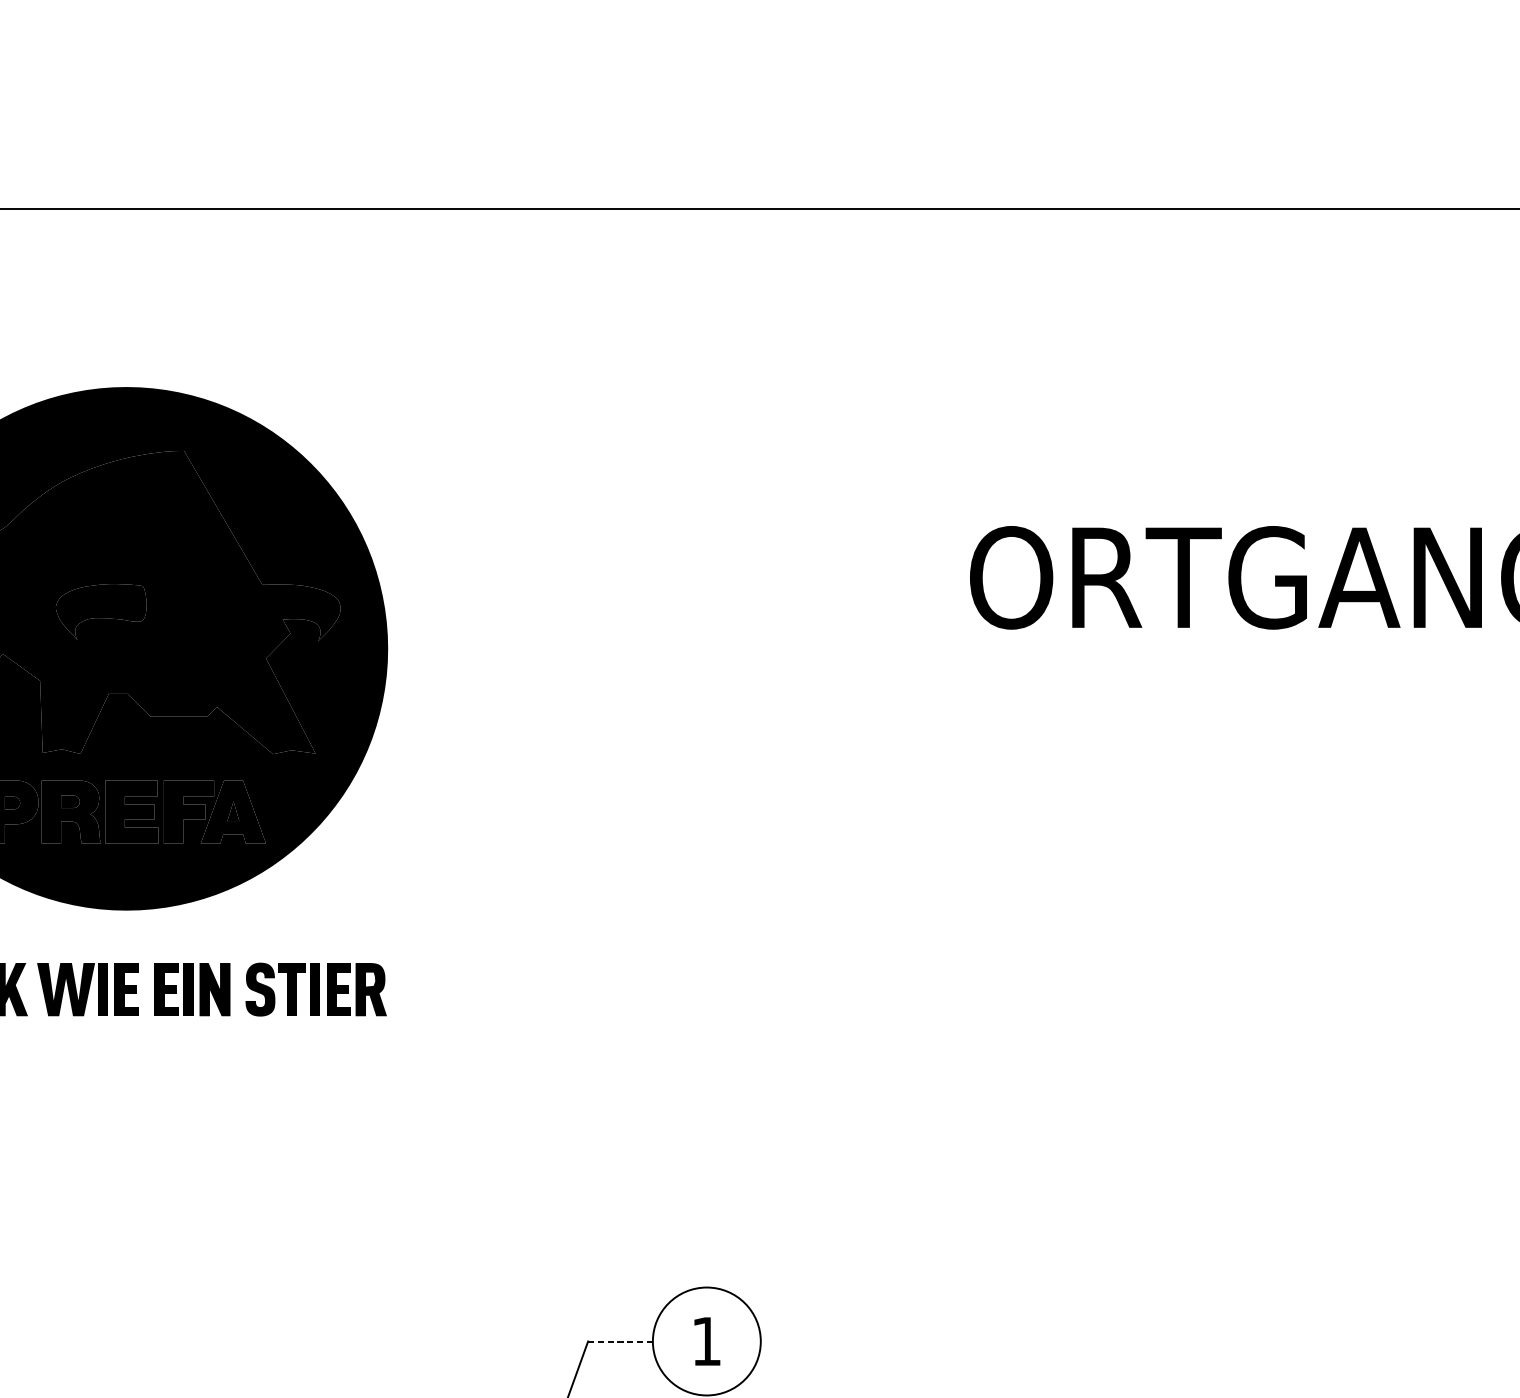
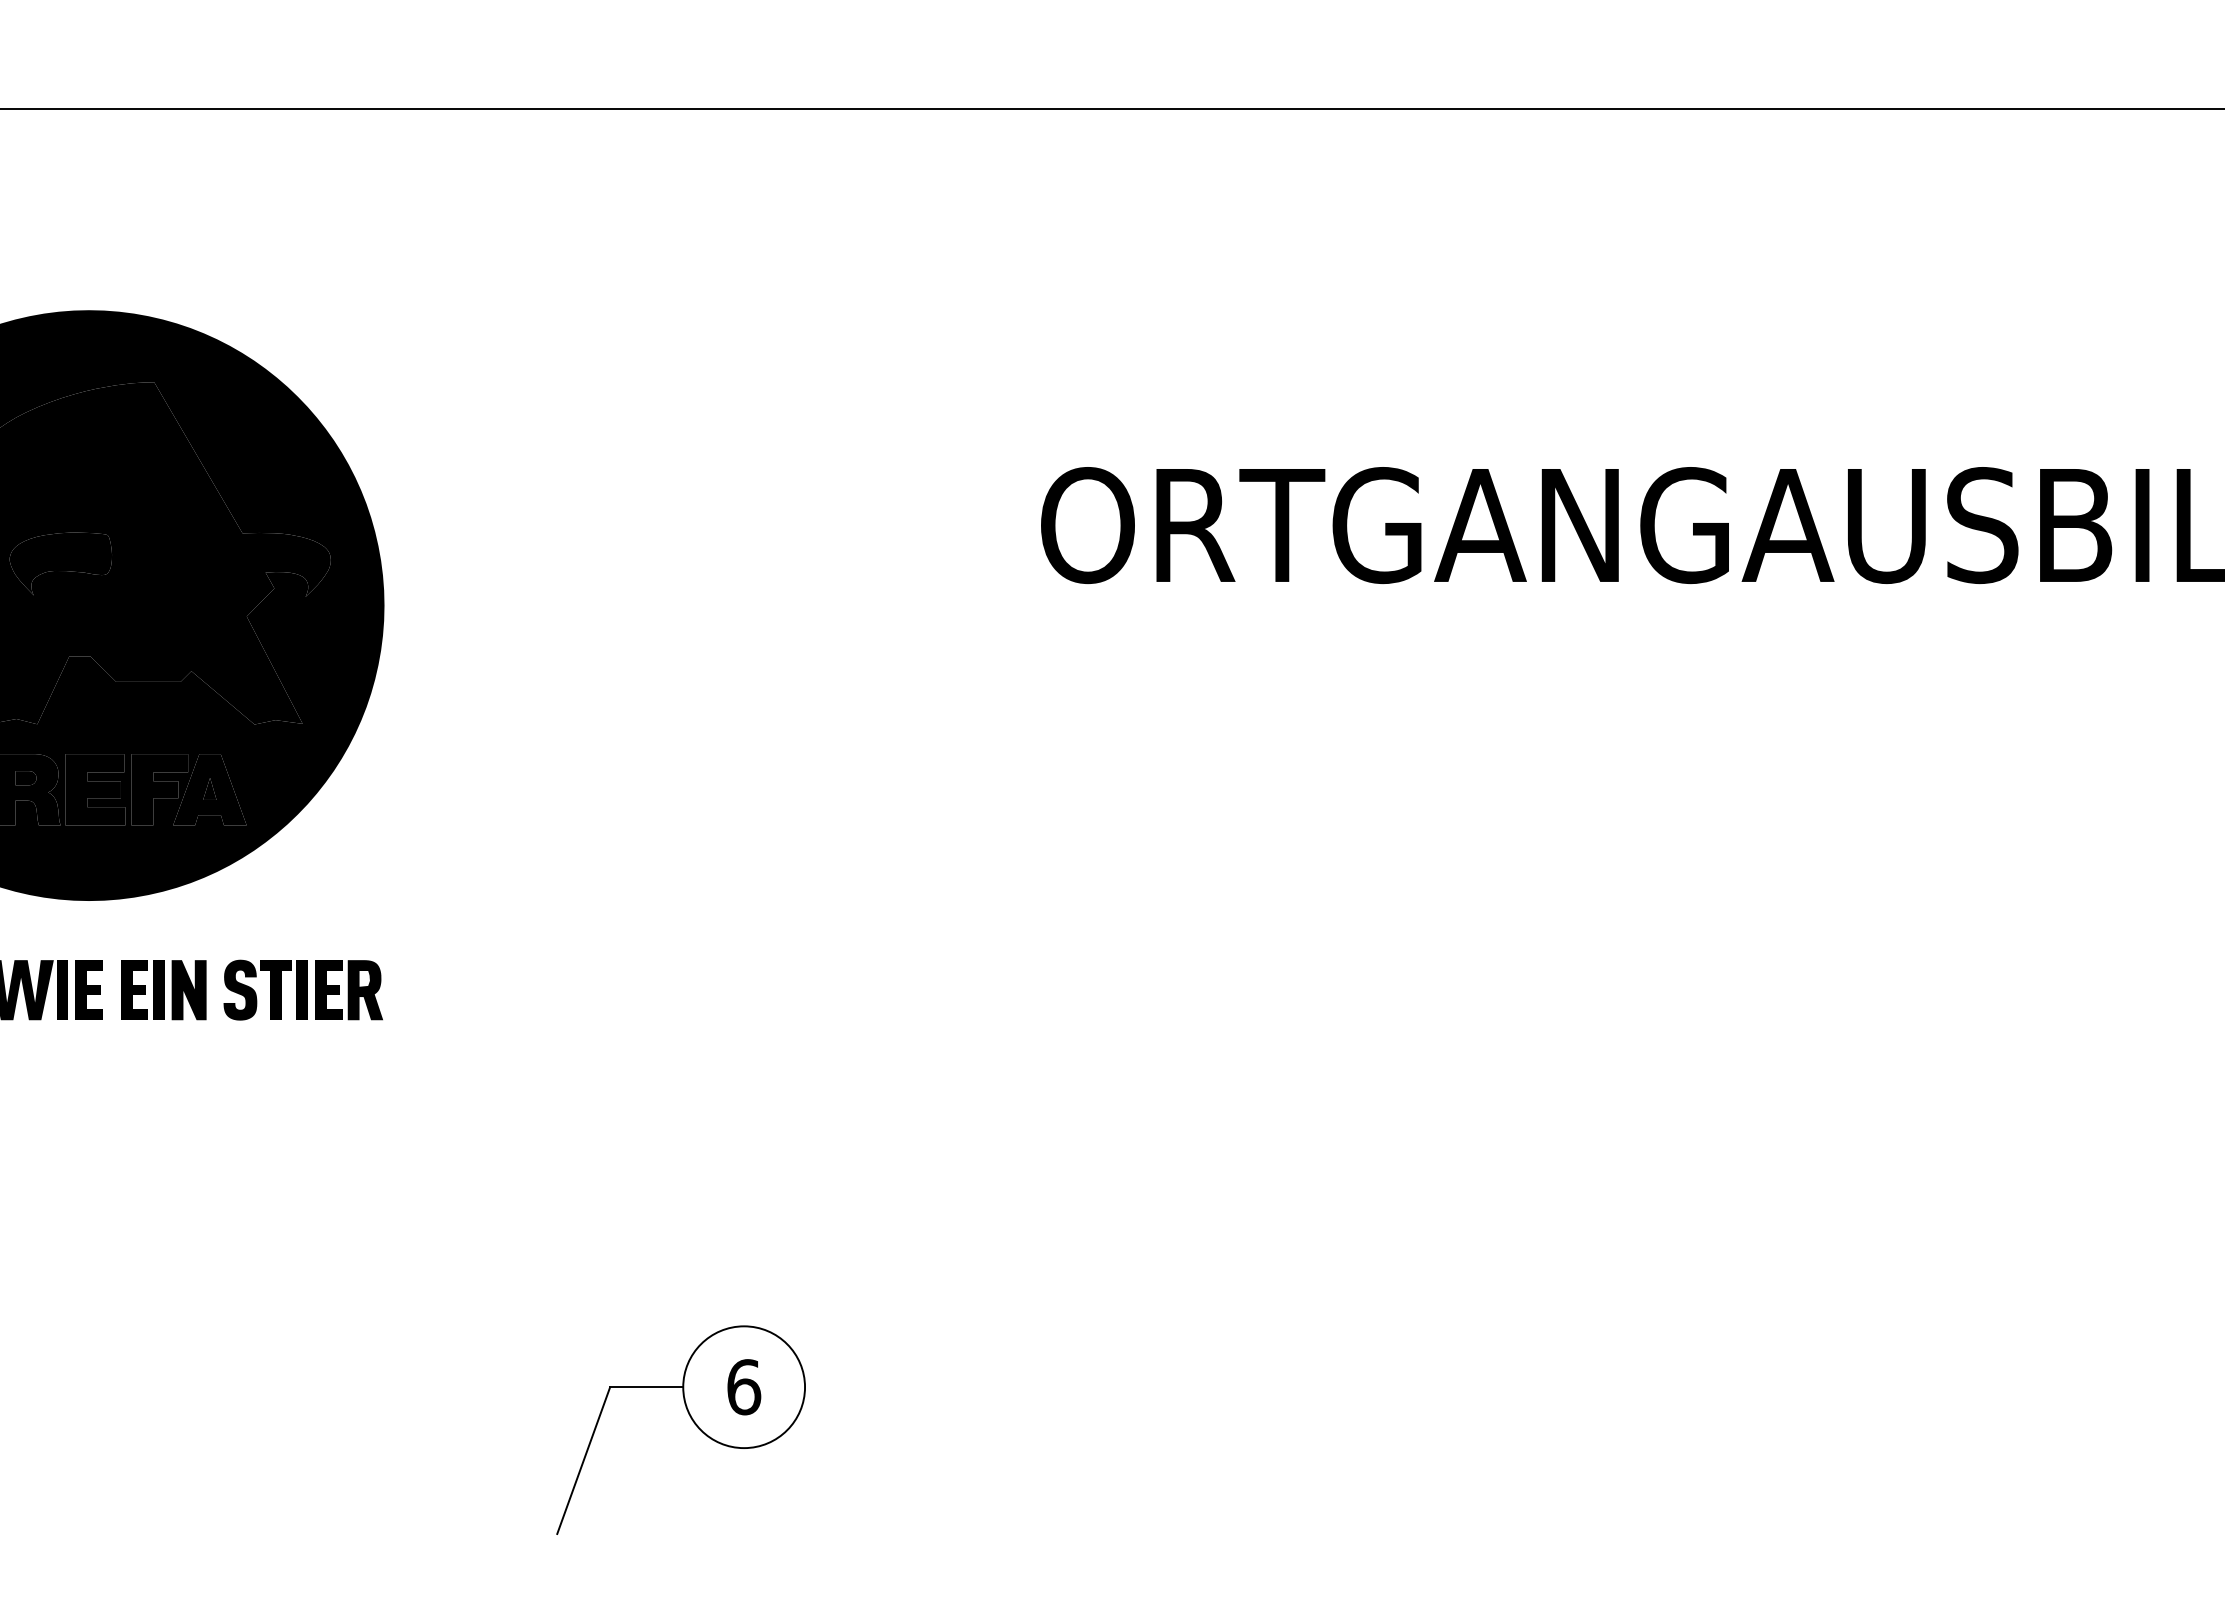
line: (620, 1341) -> (646, 1387), dashed -> solid
text: (707, 1341) -> (744, 1387), 1 -> 6

